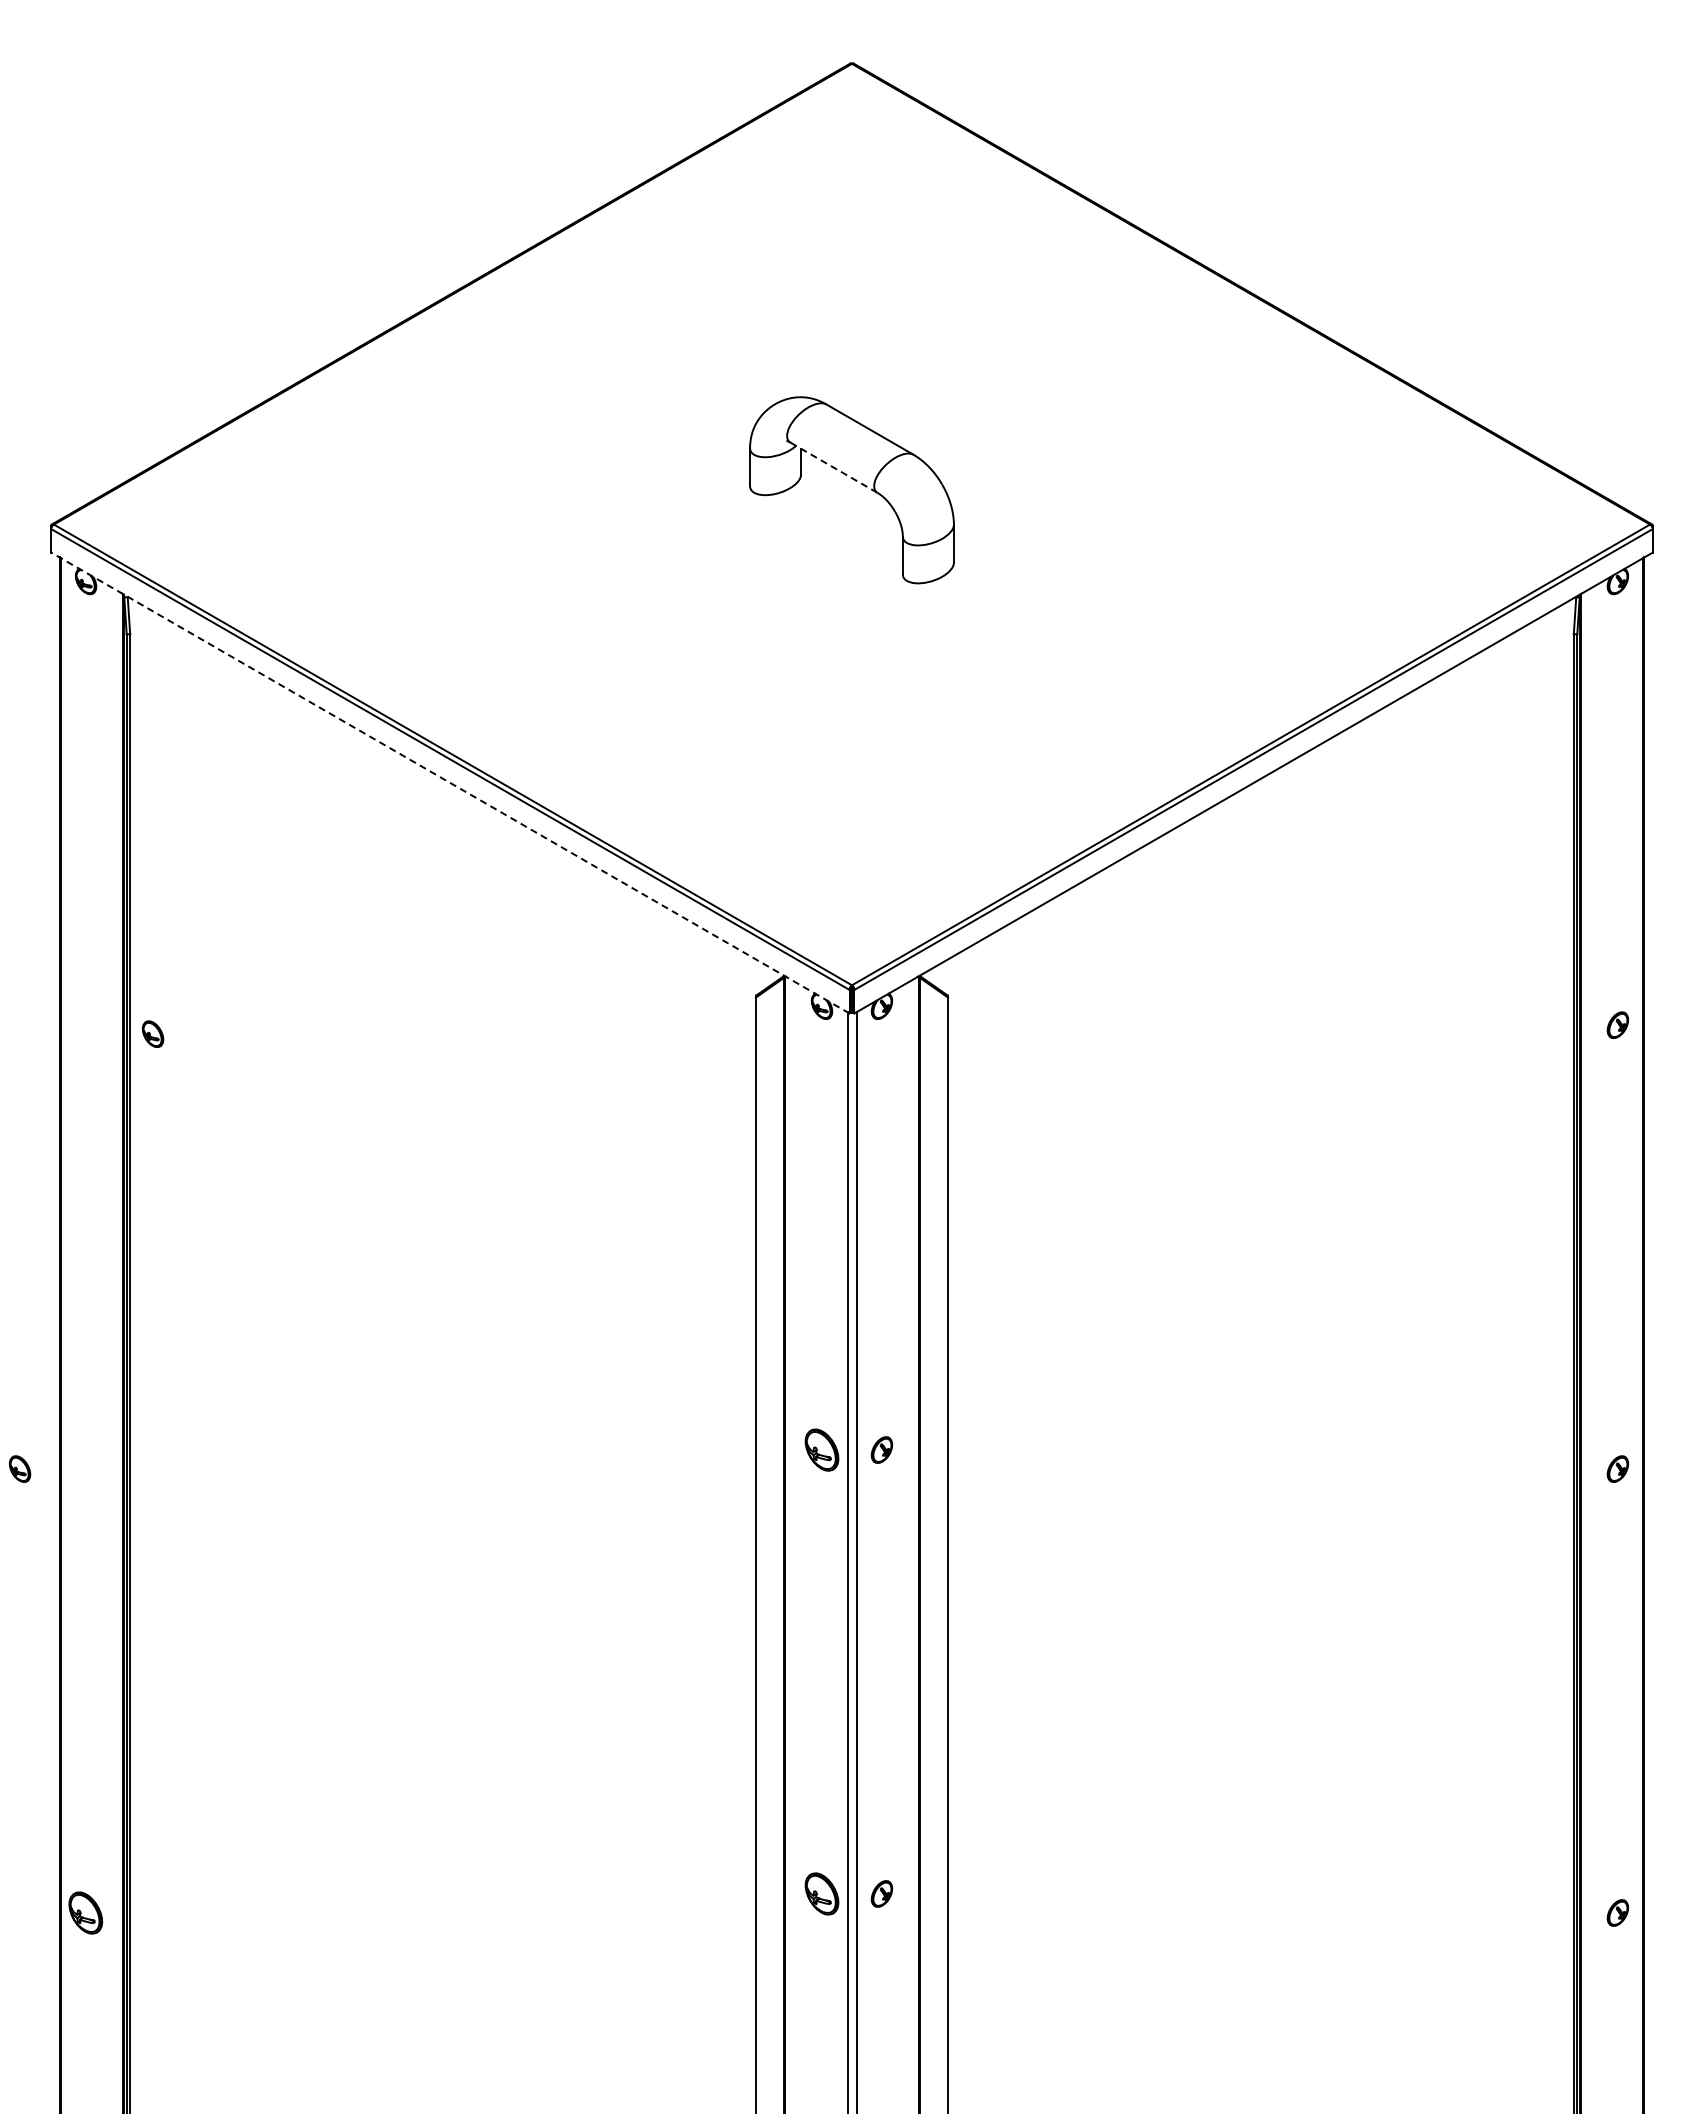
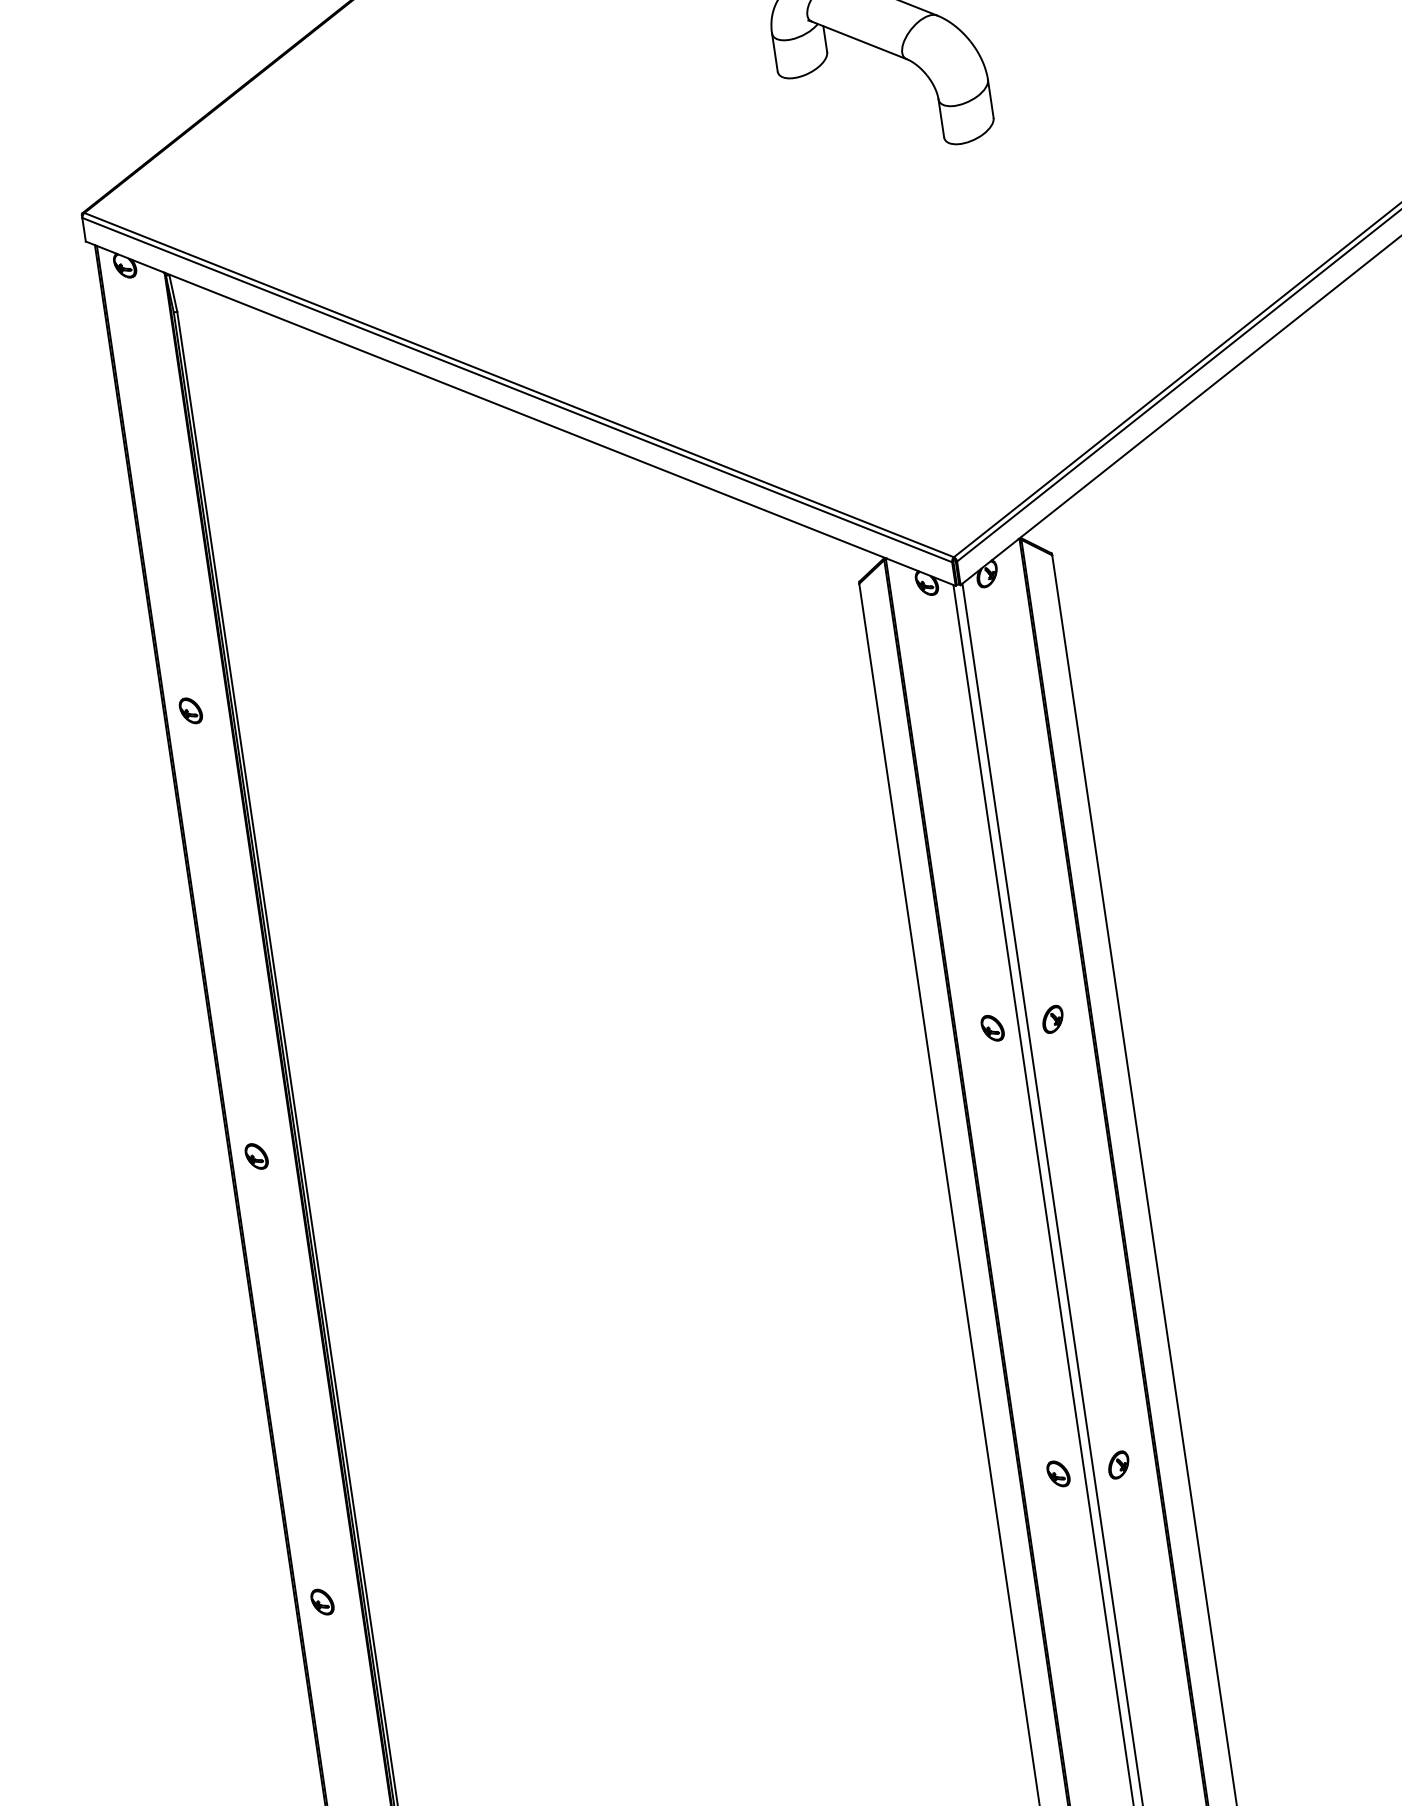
line: (834, 468) -> (859, 41), dashed -> solid
line: (450, 783) -> (520, 414), dashed -> solid
part: (153, 1033) -> (191, 710), moved
part: (821, 1449) -> (992, 1027), size x0.62
part: (20, 1468) -> (257, 1155), moved
part: (821, 1893) -> (1057, 1473), size x0.62
part: (86, 1912) -> (322, 1601), size x0.62

